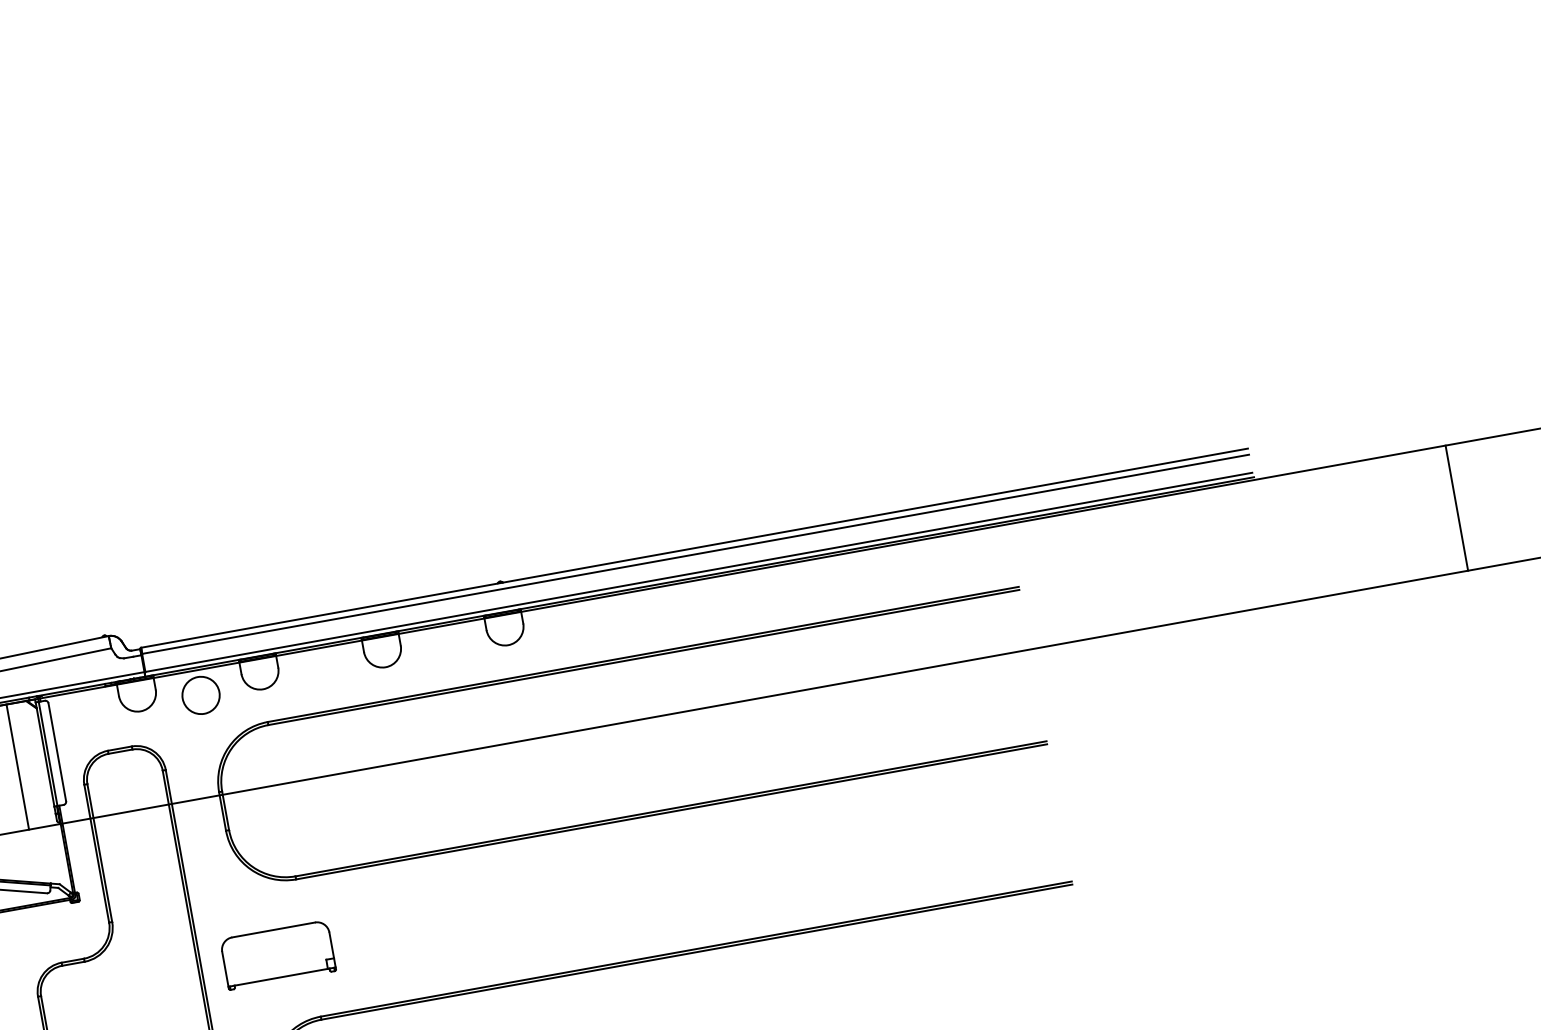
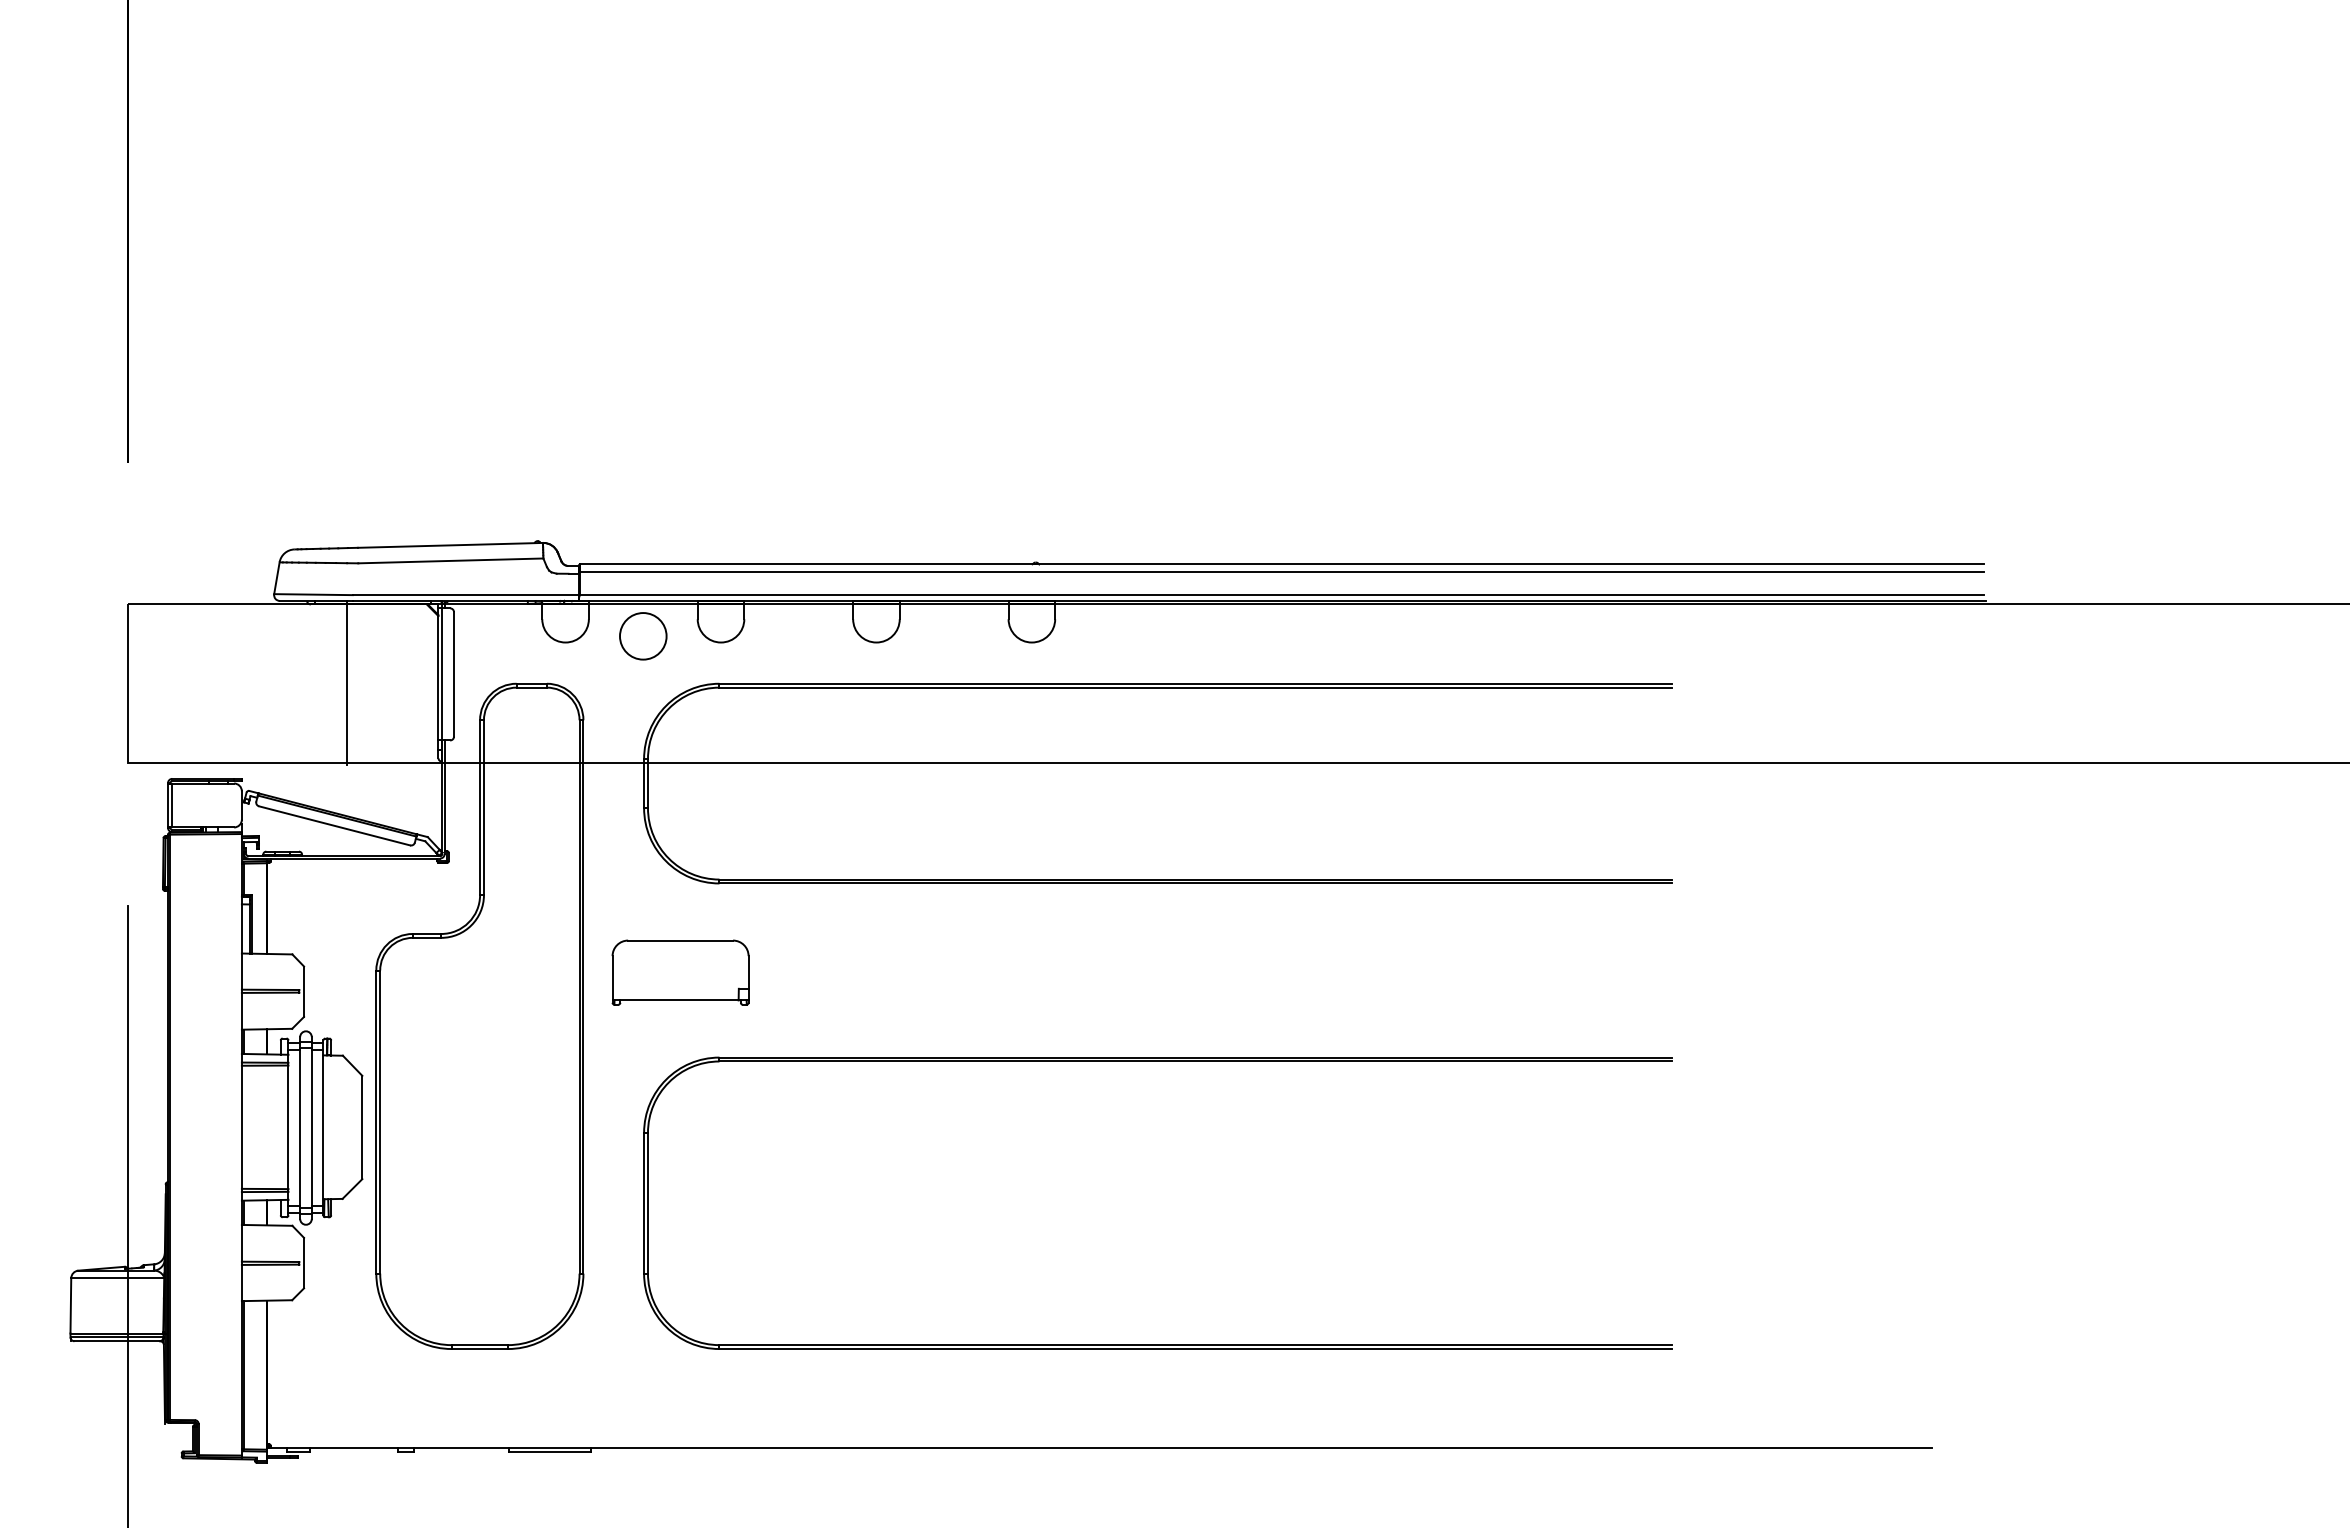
line: (1457, 507) -> (2228, 683), removed
line: (17, 766) -> (402, 683), removed

